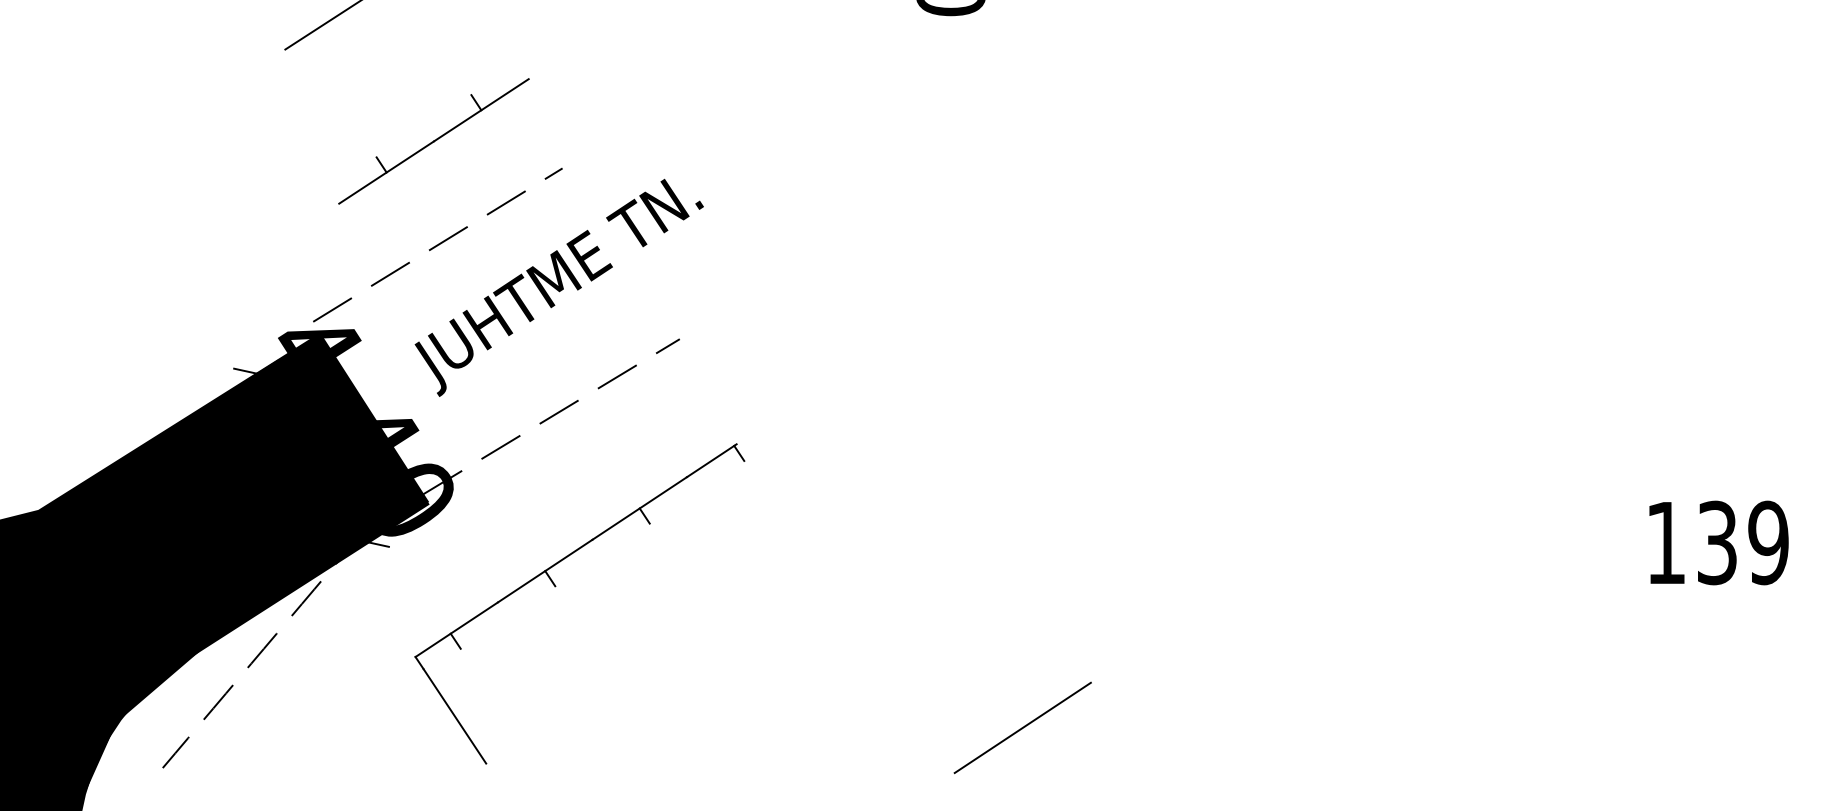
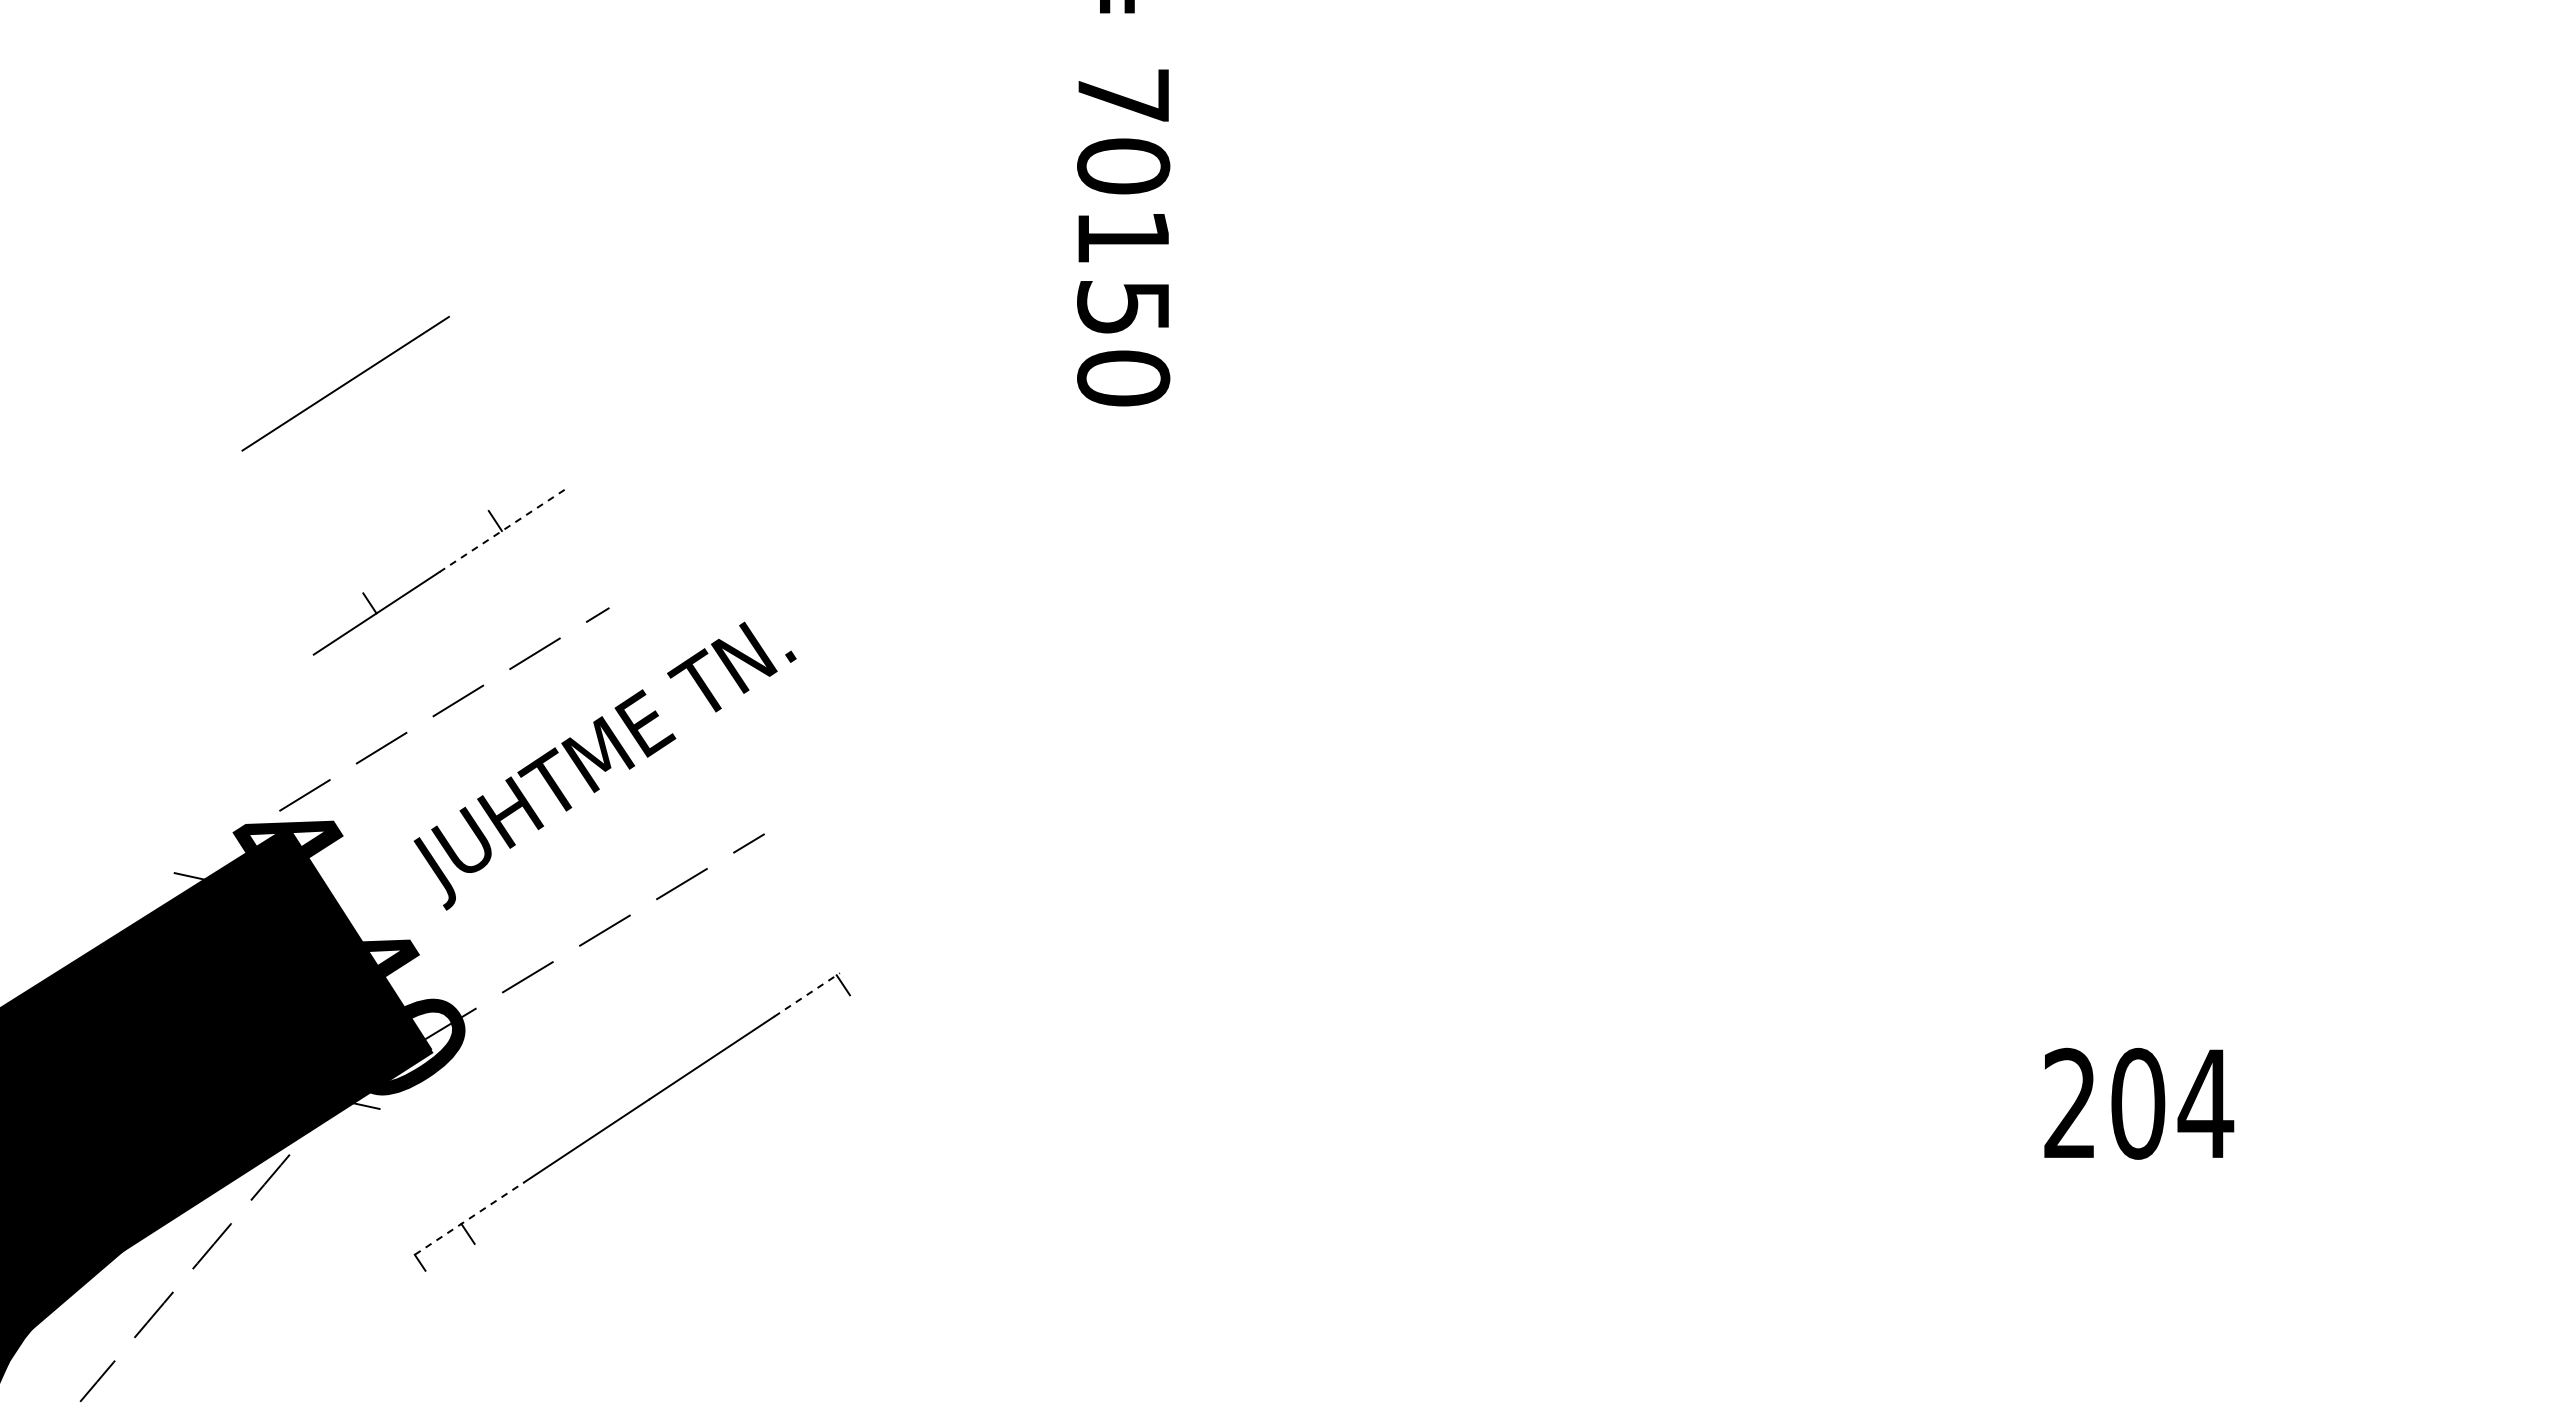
line: (481, 110) -> (501, 531), solid -> dashed
line: (712, 460) -> (807, 994), solid -> dashed
line: (644, 516) -> (717, 1068), removed
text: (1718, 542) -> (2139, 1103), 139 -> 204
line: (549, 578) -> (592, 1151), removed
line: (456, 629) -> (469, 1218), solid -> dashed
line: (454, 715) -> (466, 1332), removed
line: (1022, 727) -> (1218, 1348), removed

